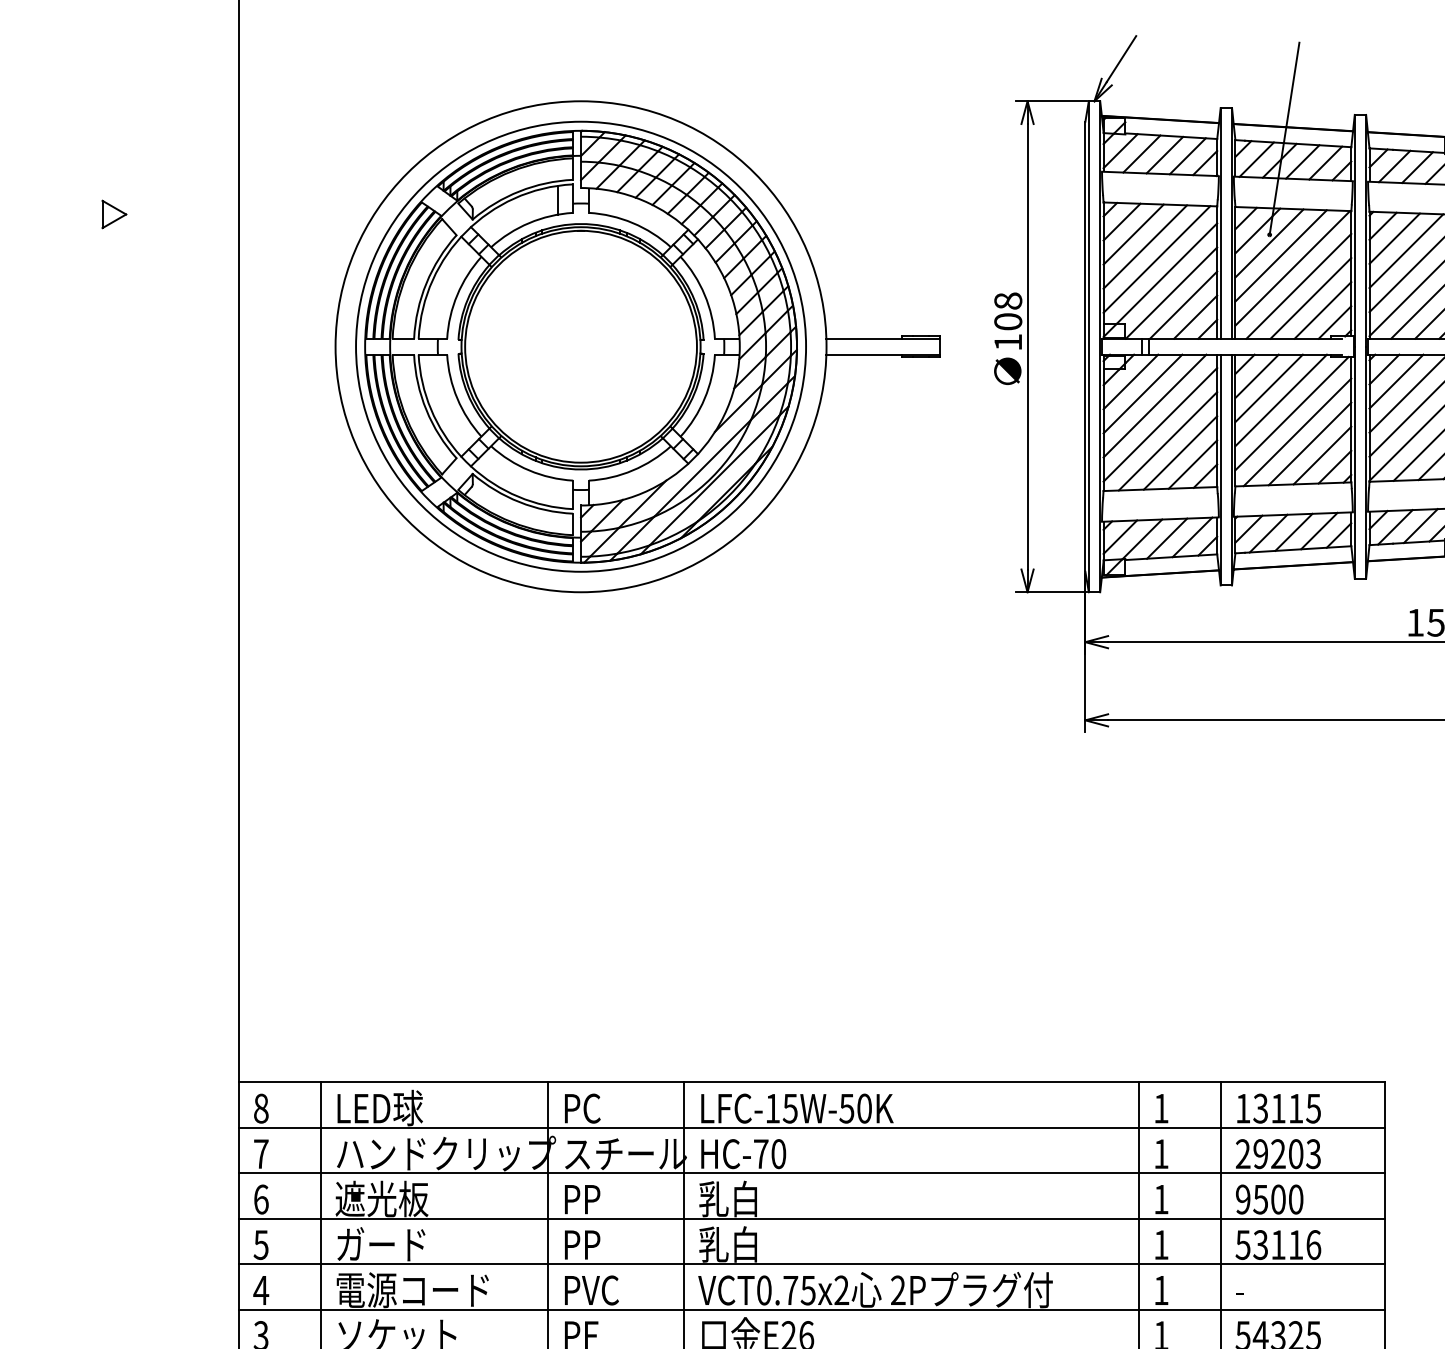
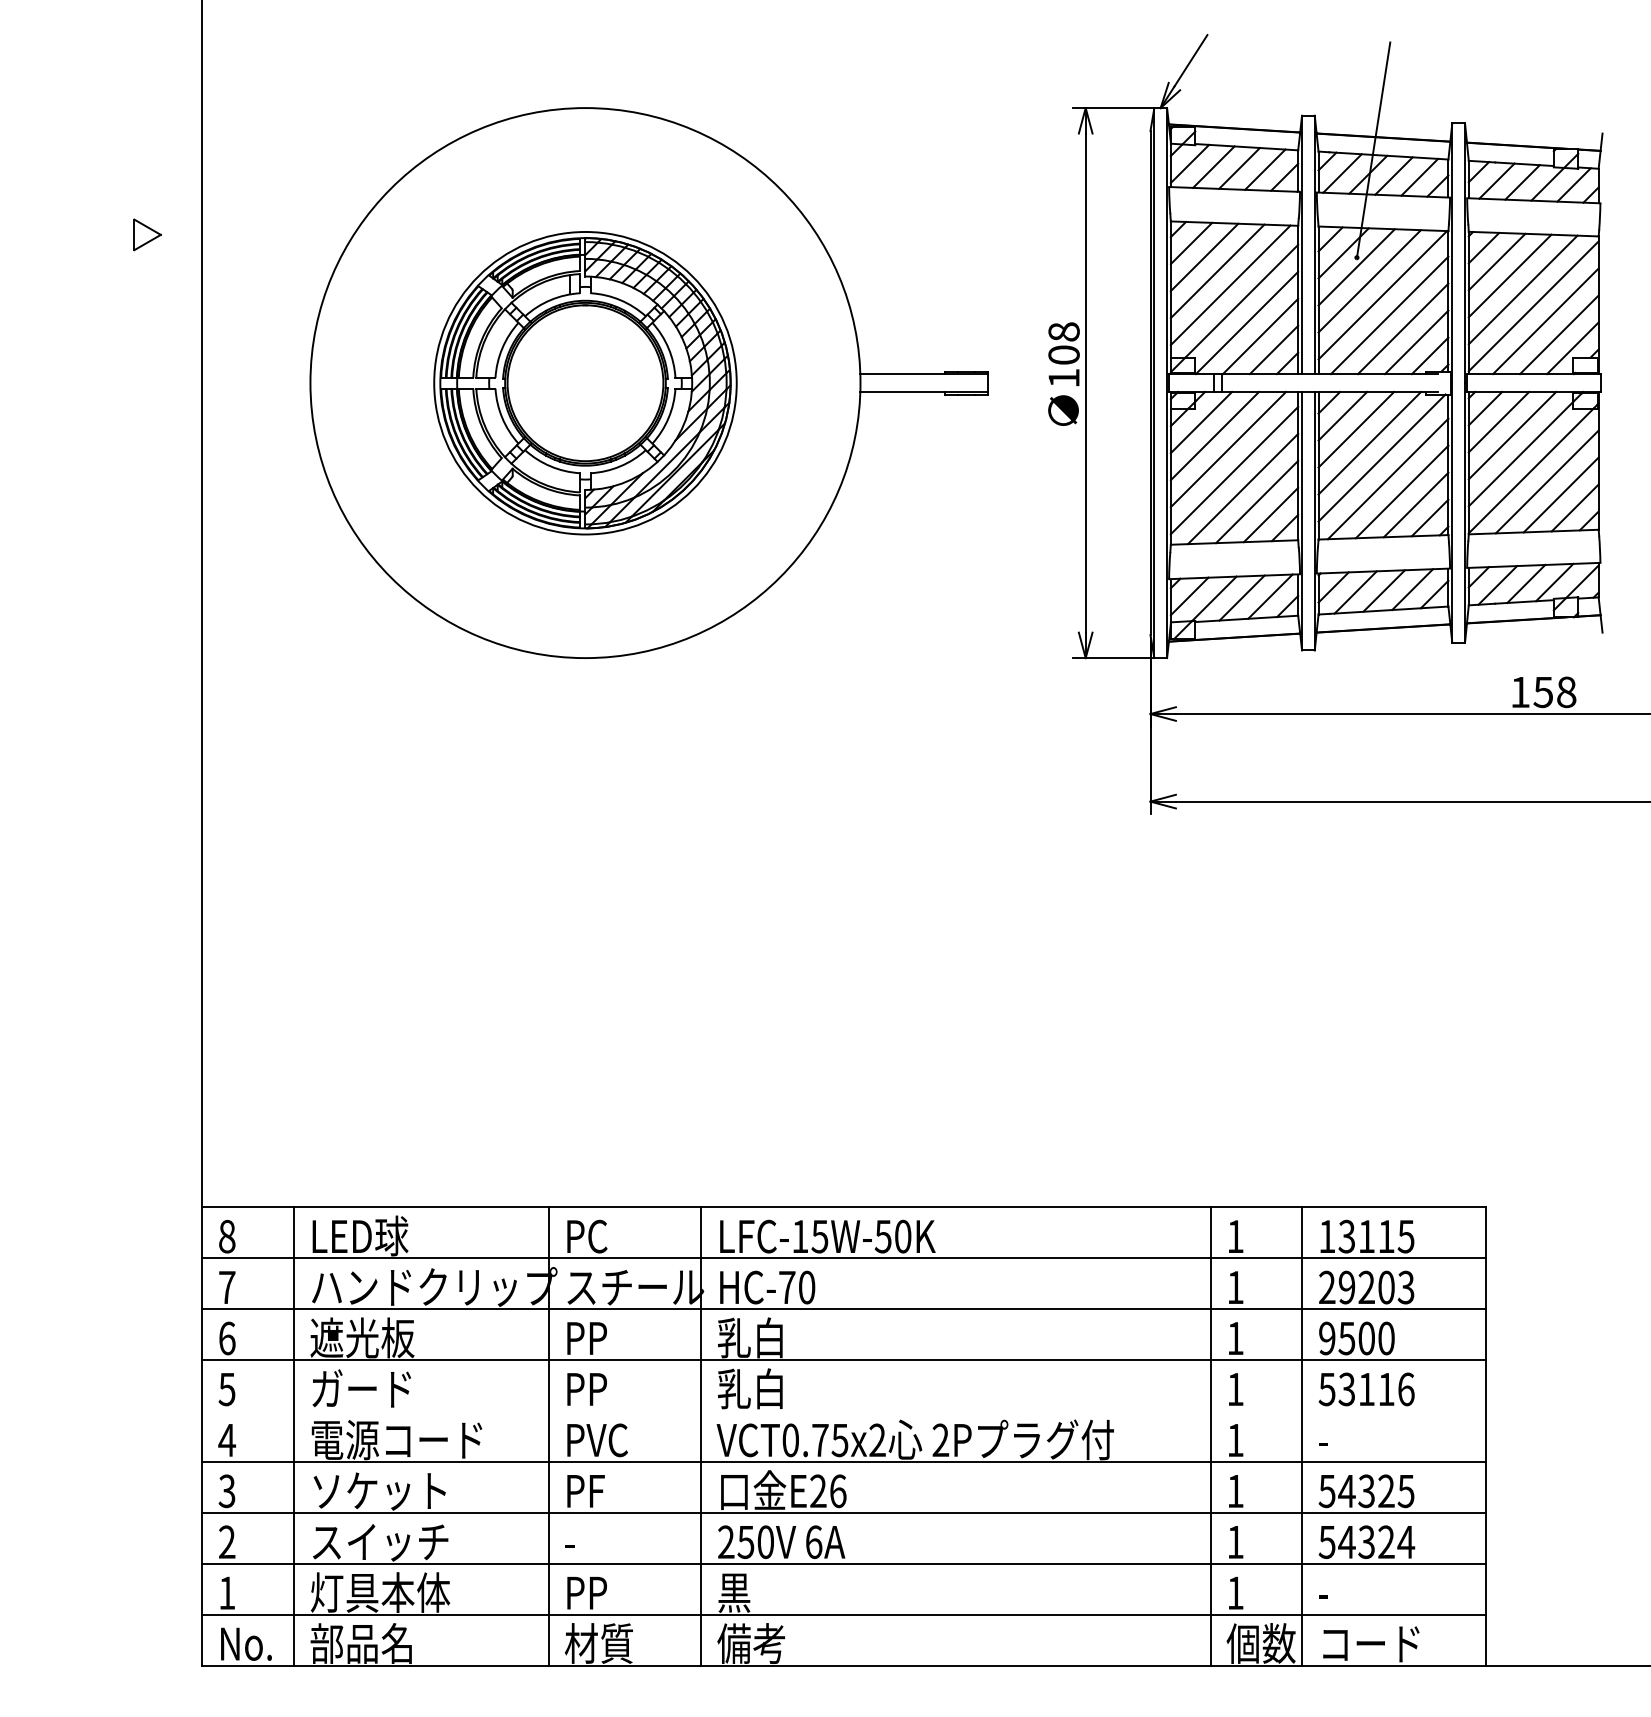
part: (114, 214) -> (147, 234), moved
part: (581, 347) -> (585, 383), size x0.6
line: (811, 1263) -> (843, 1410), removed

